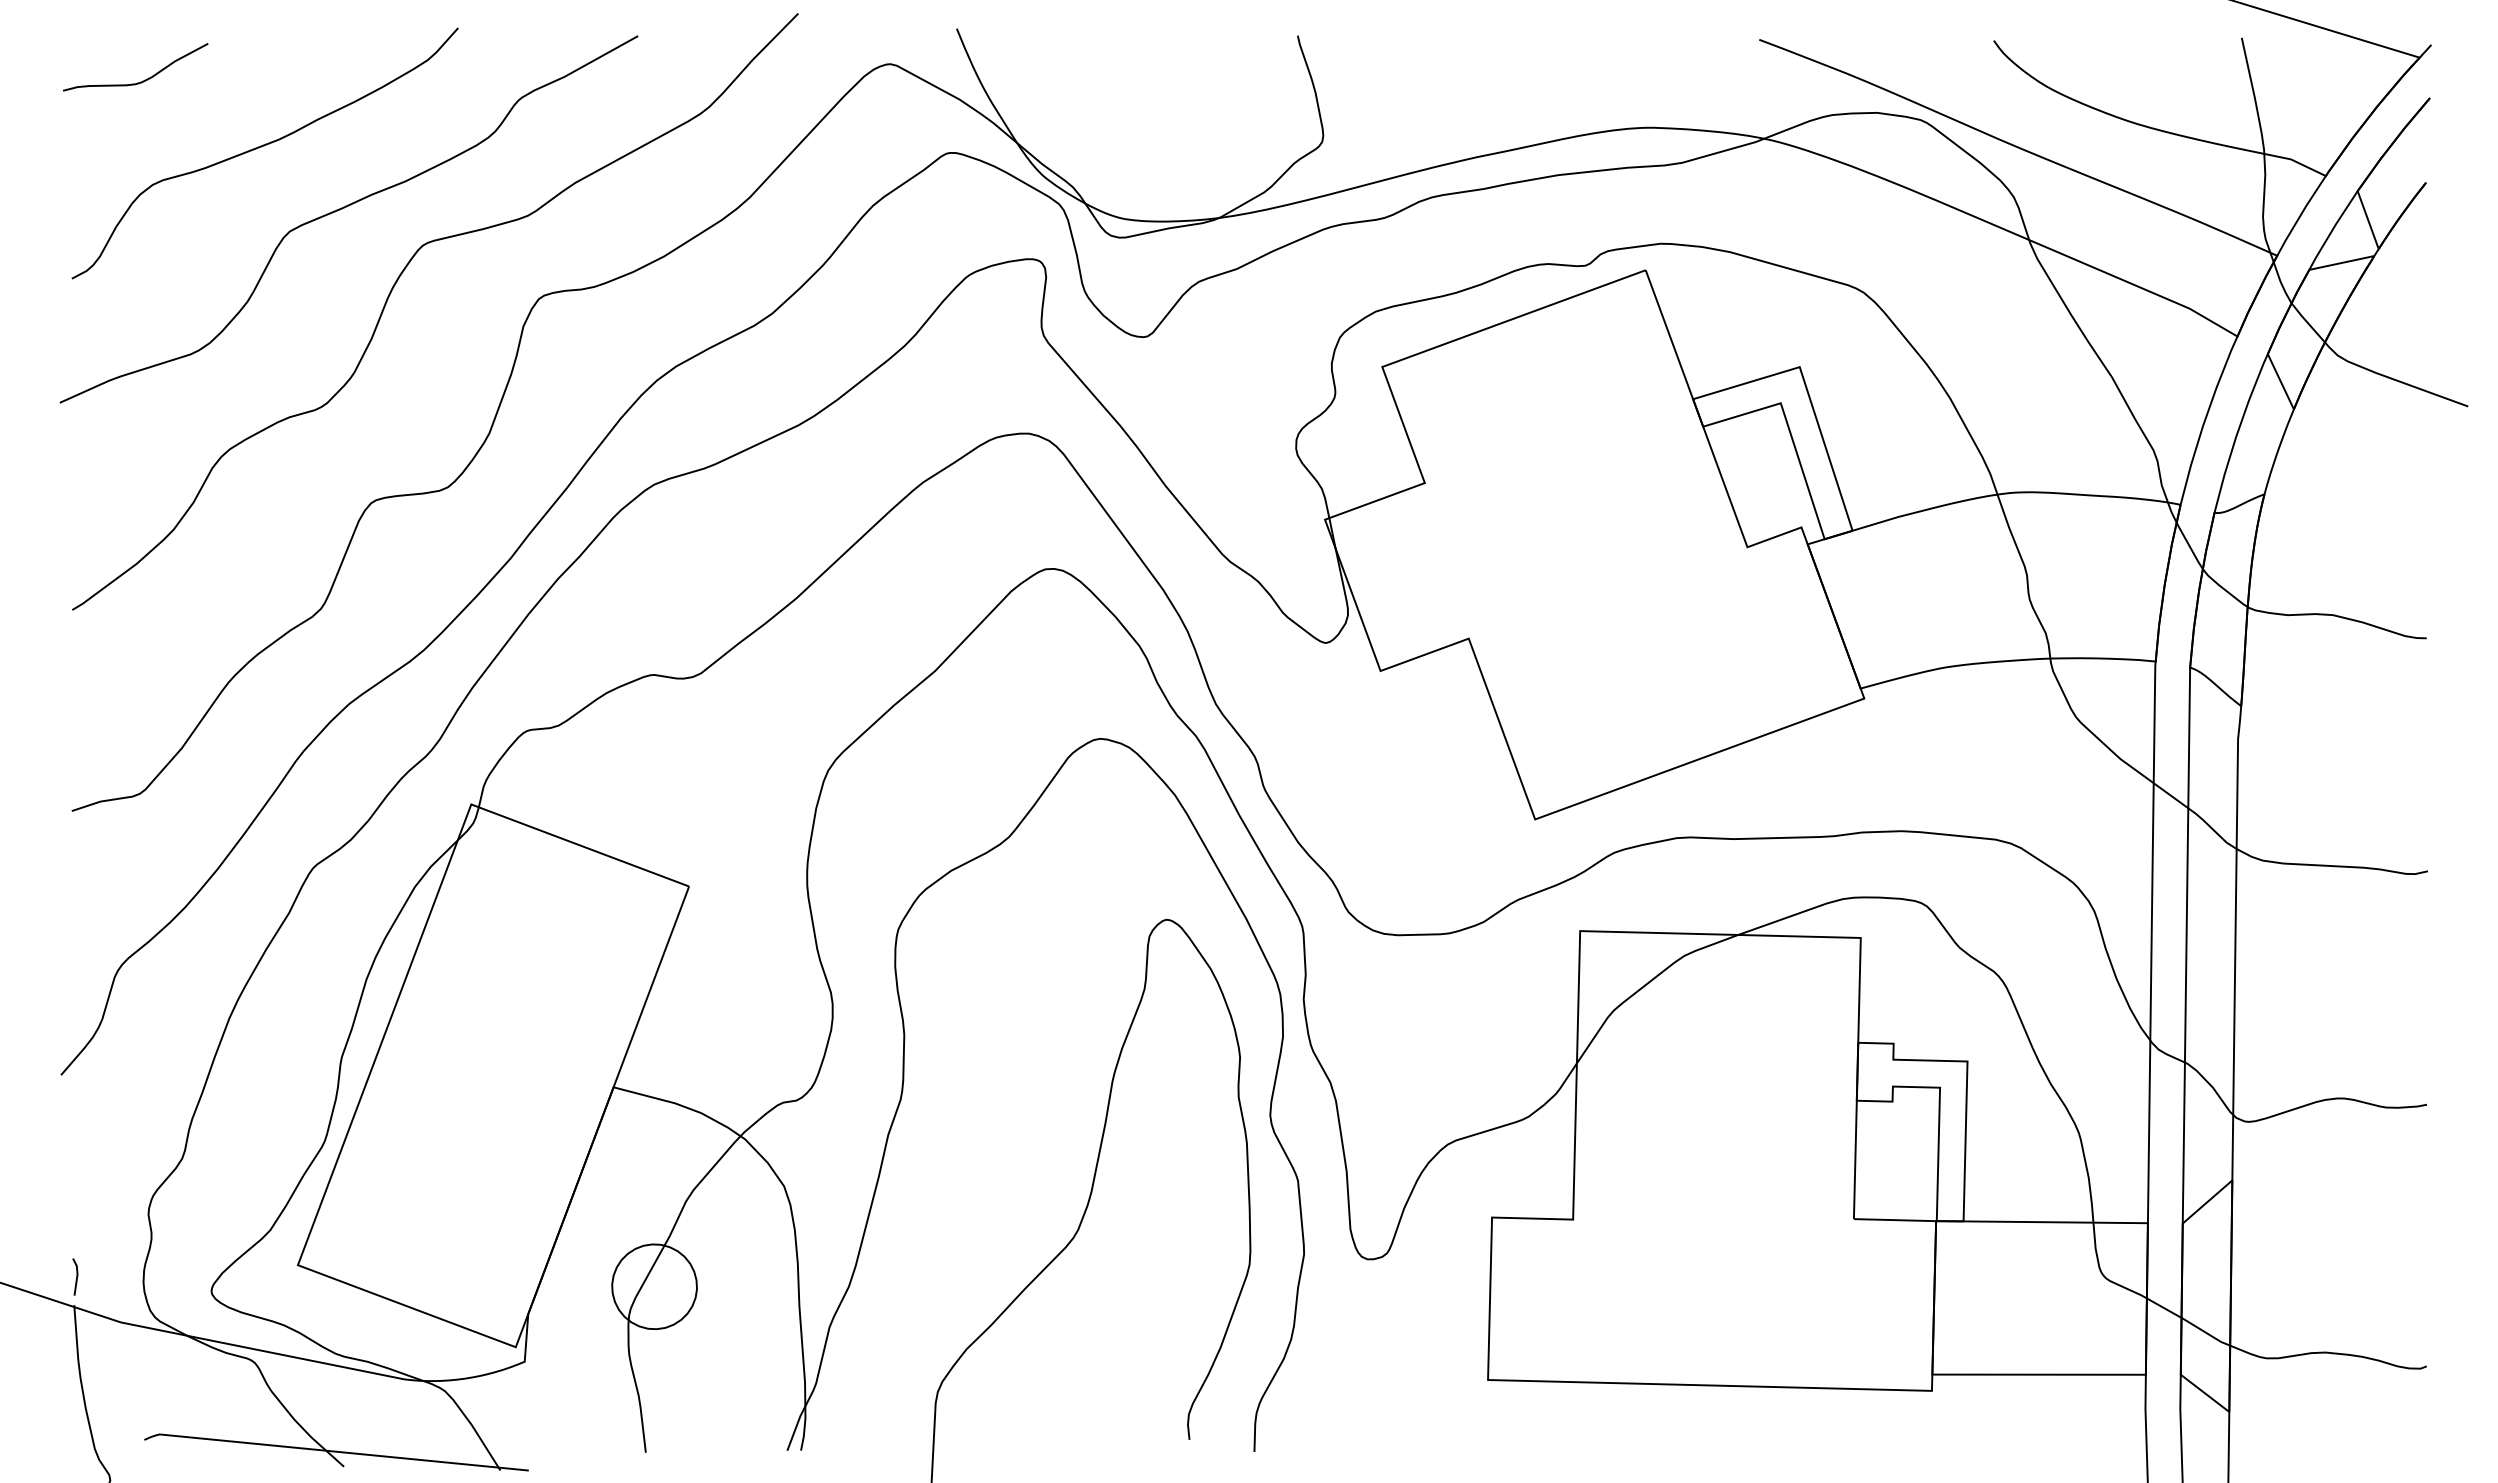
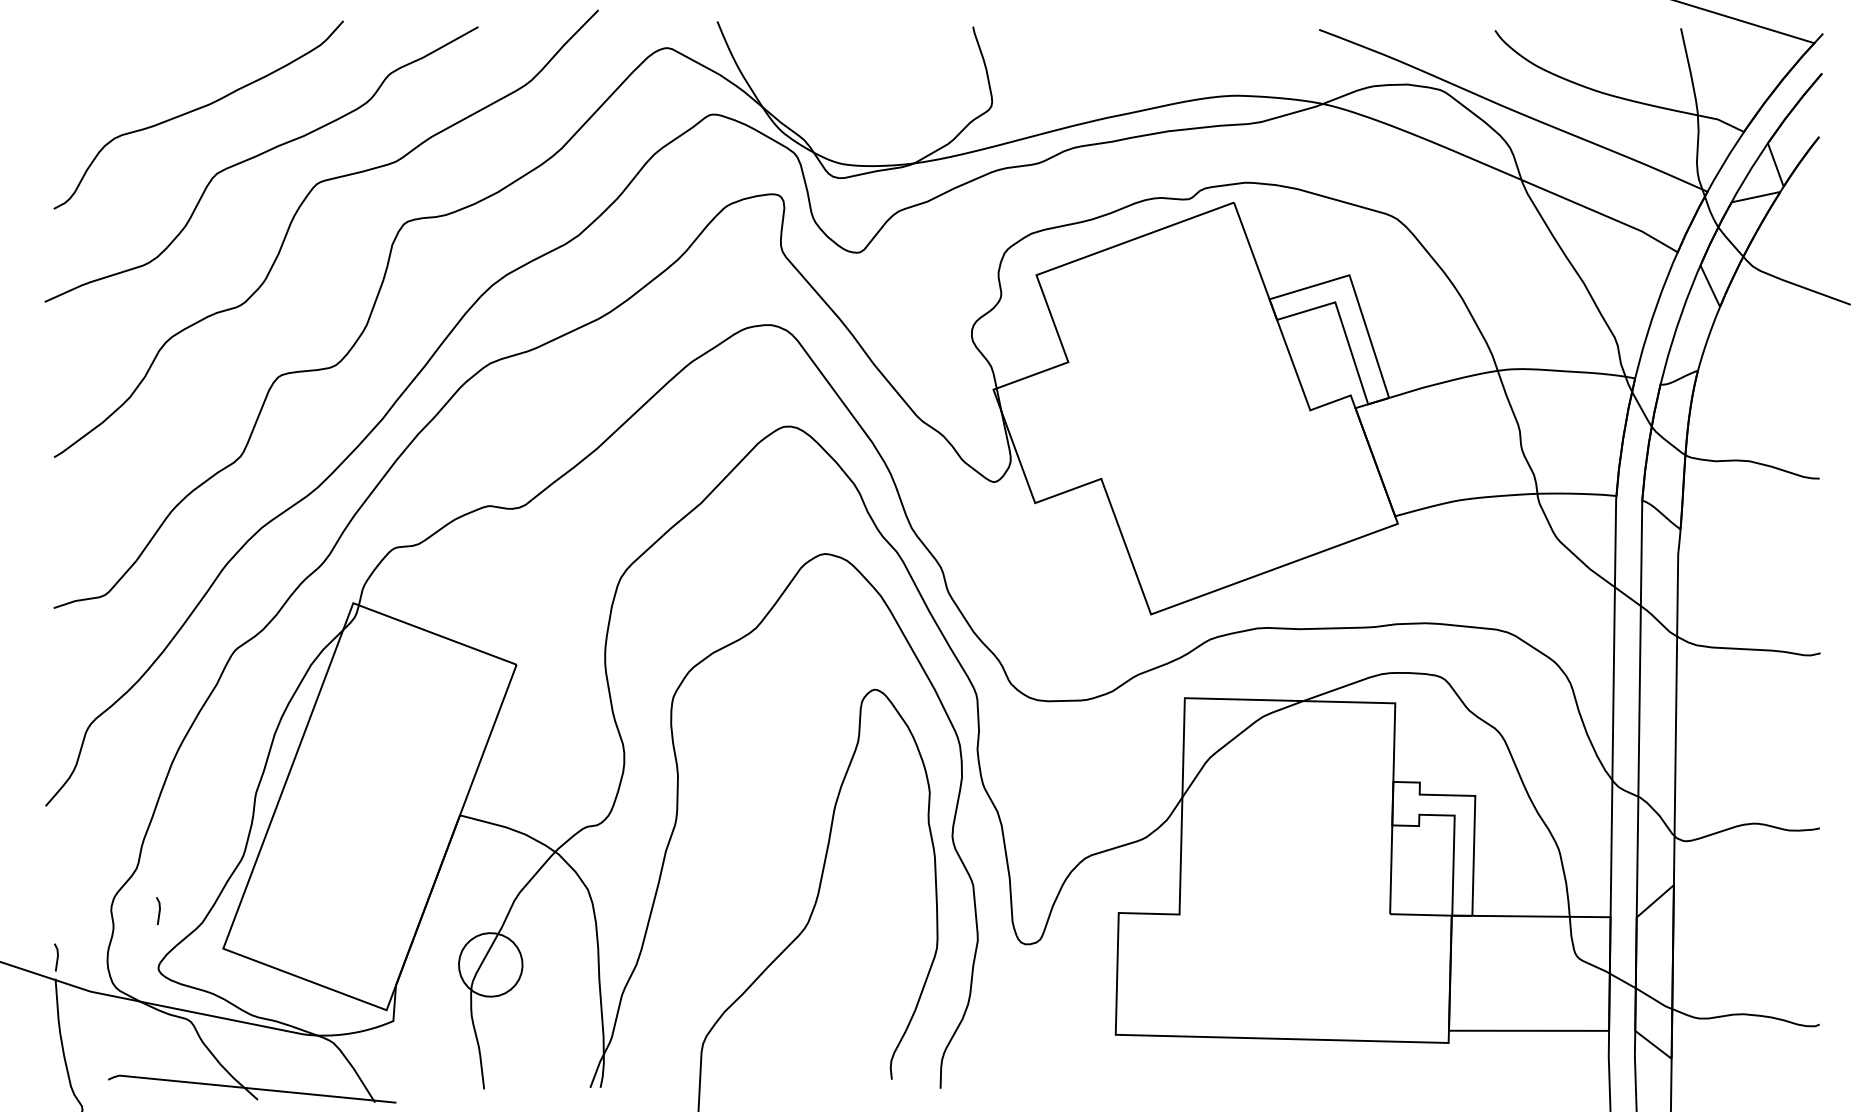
curve: (140, 81) -> (105, 61), removed
line: (212, 1214) -> (159, 910), added

